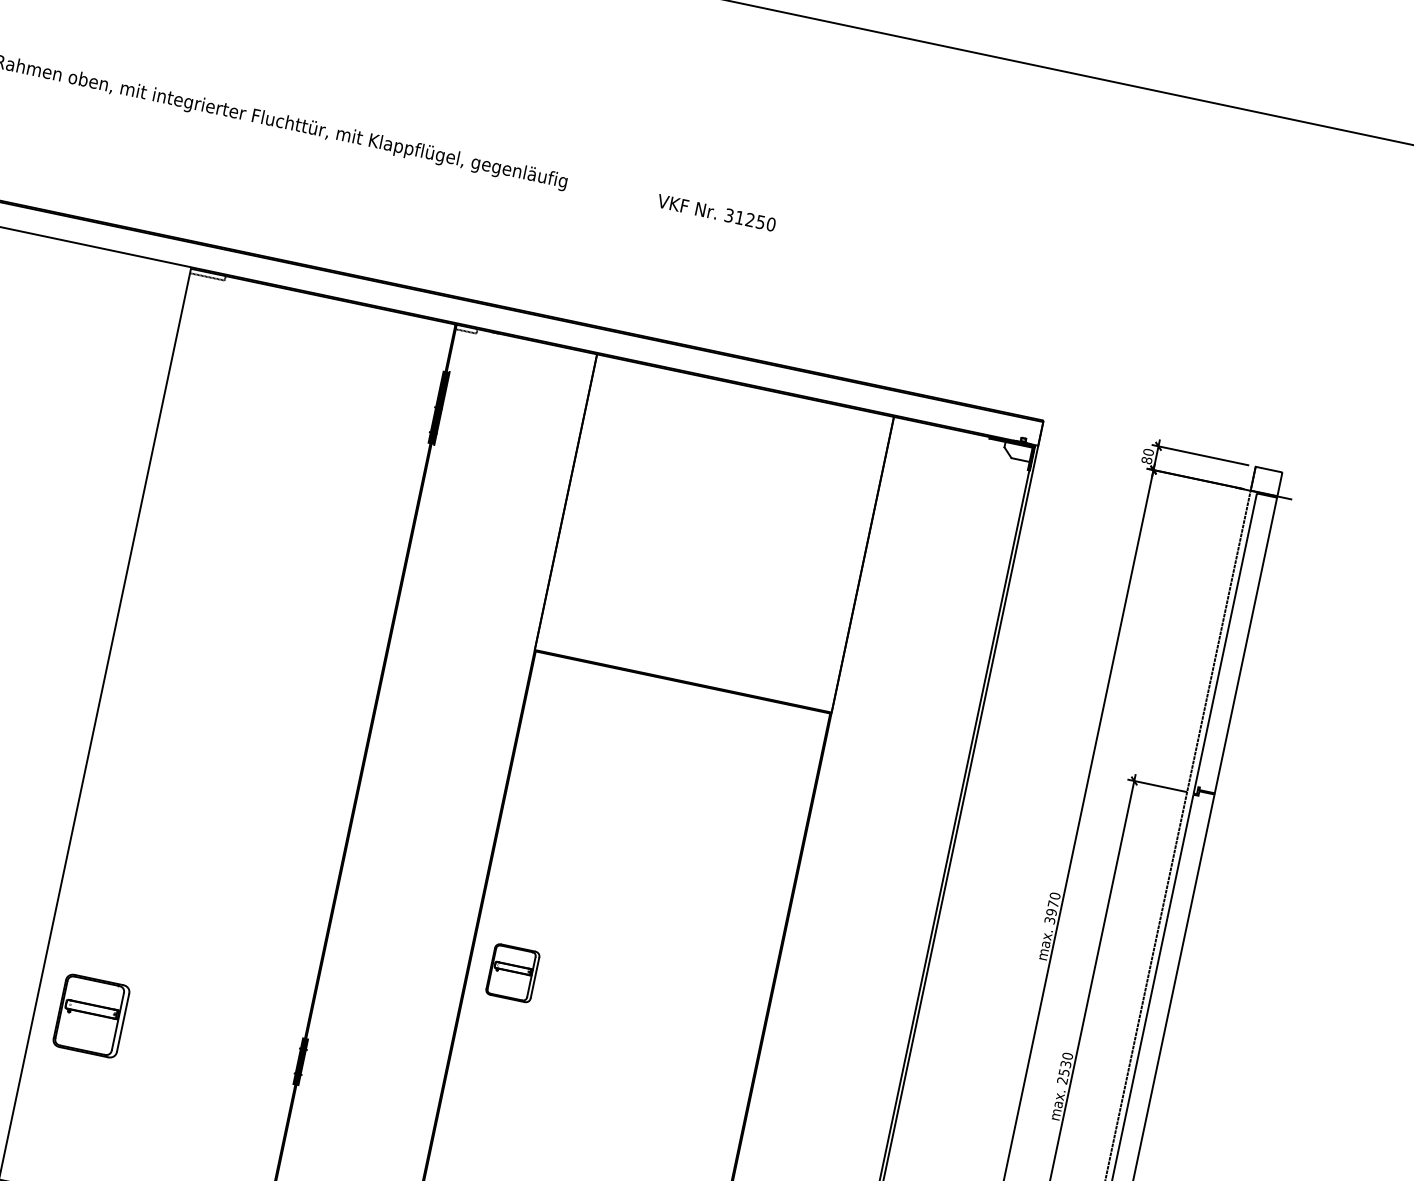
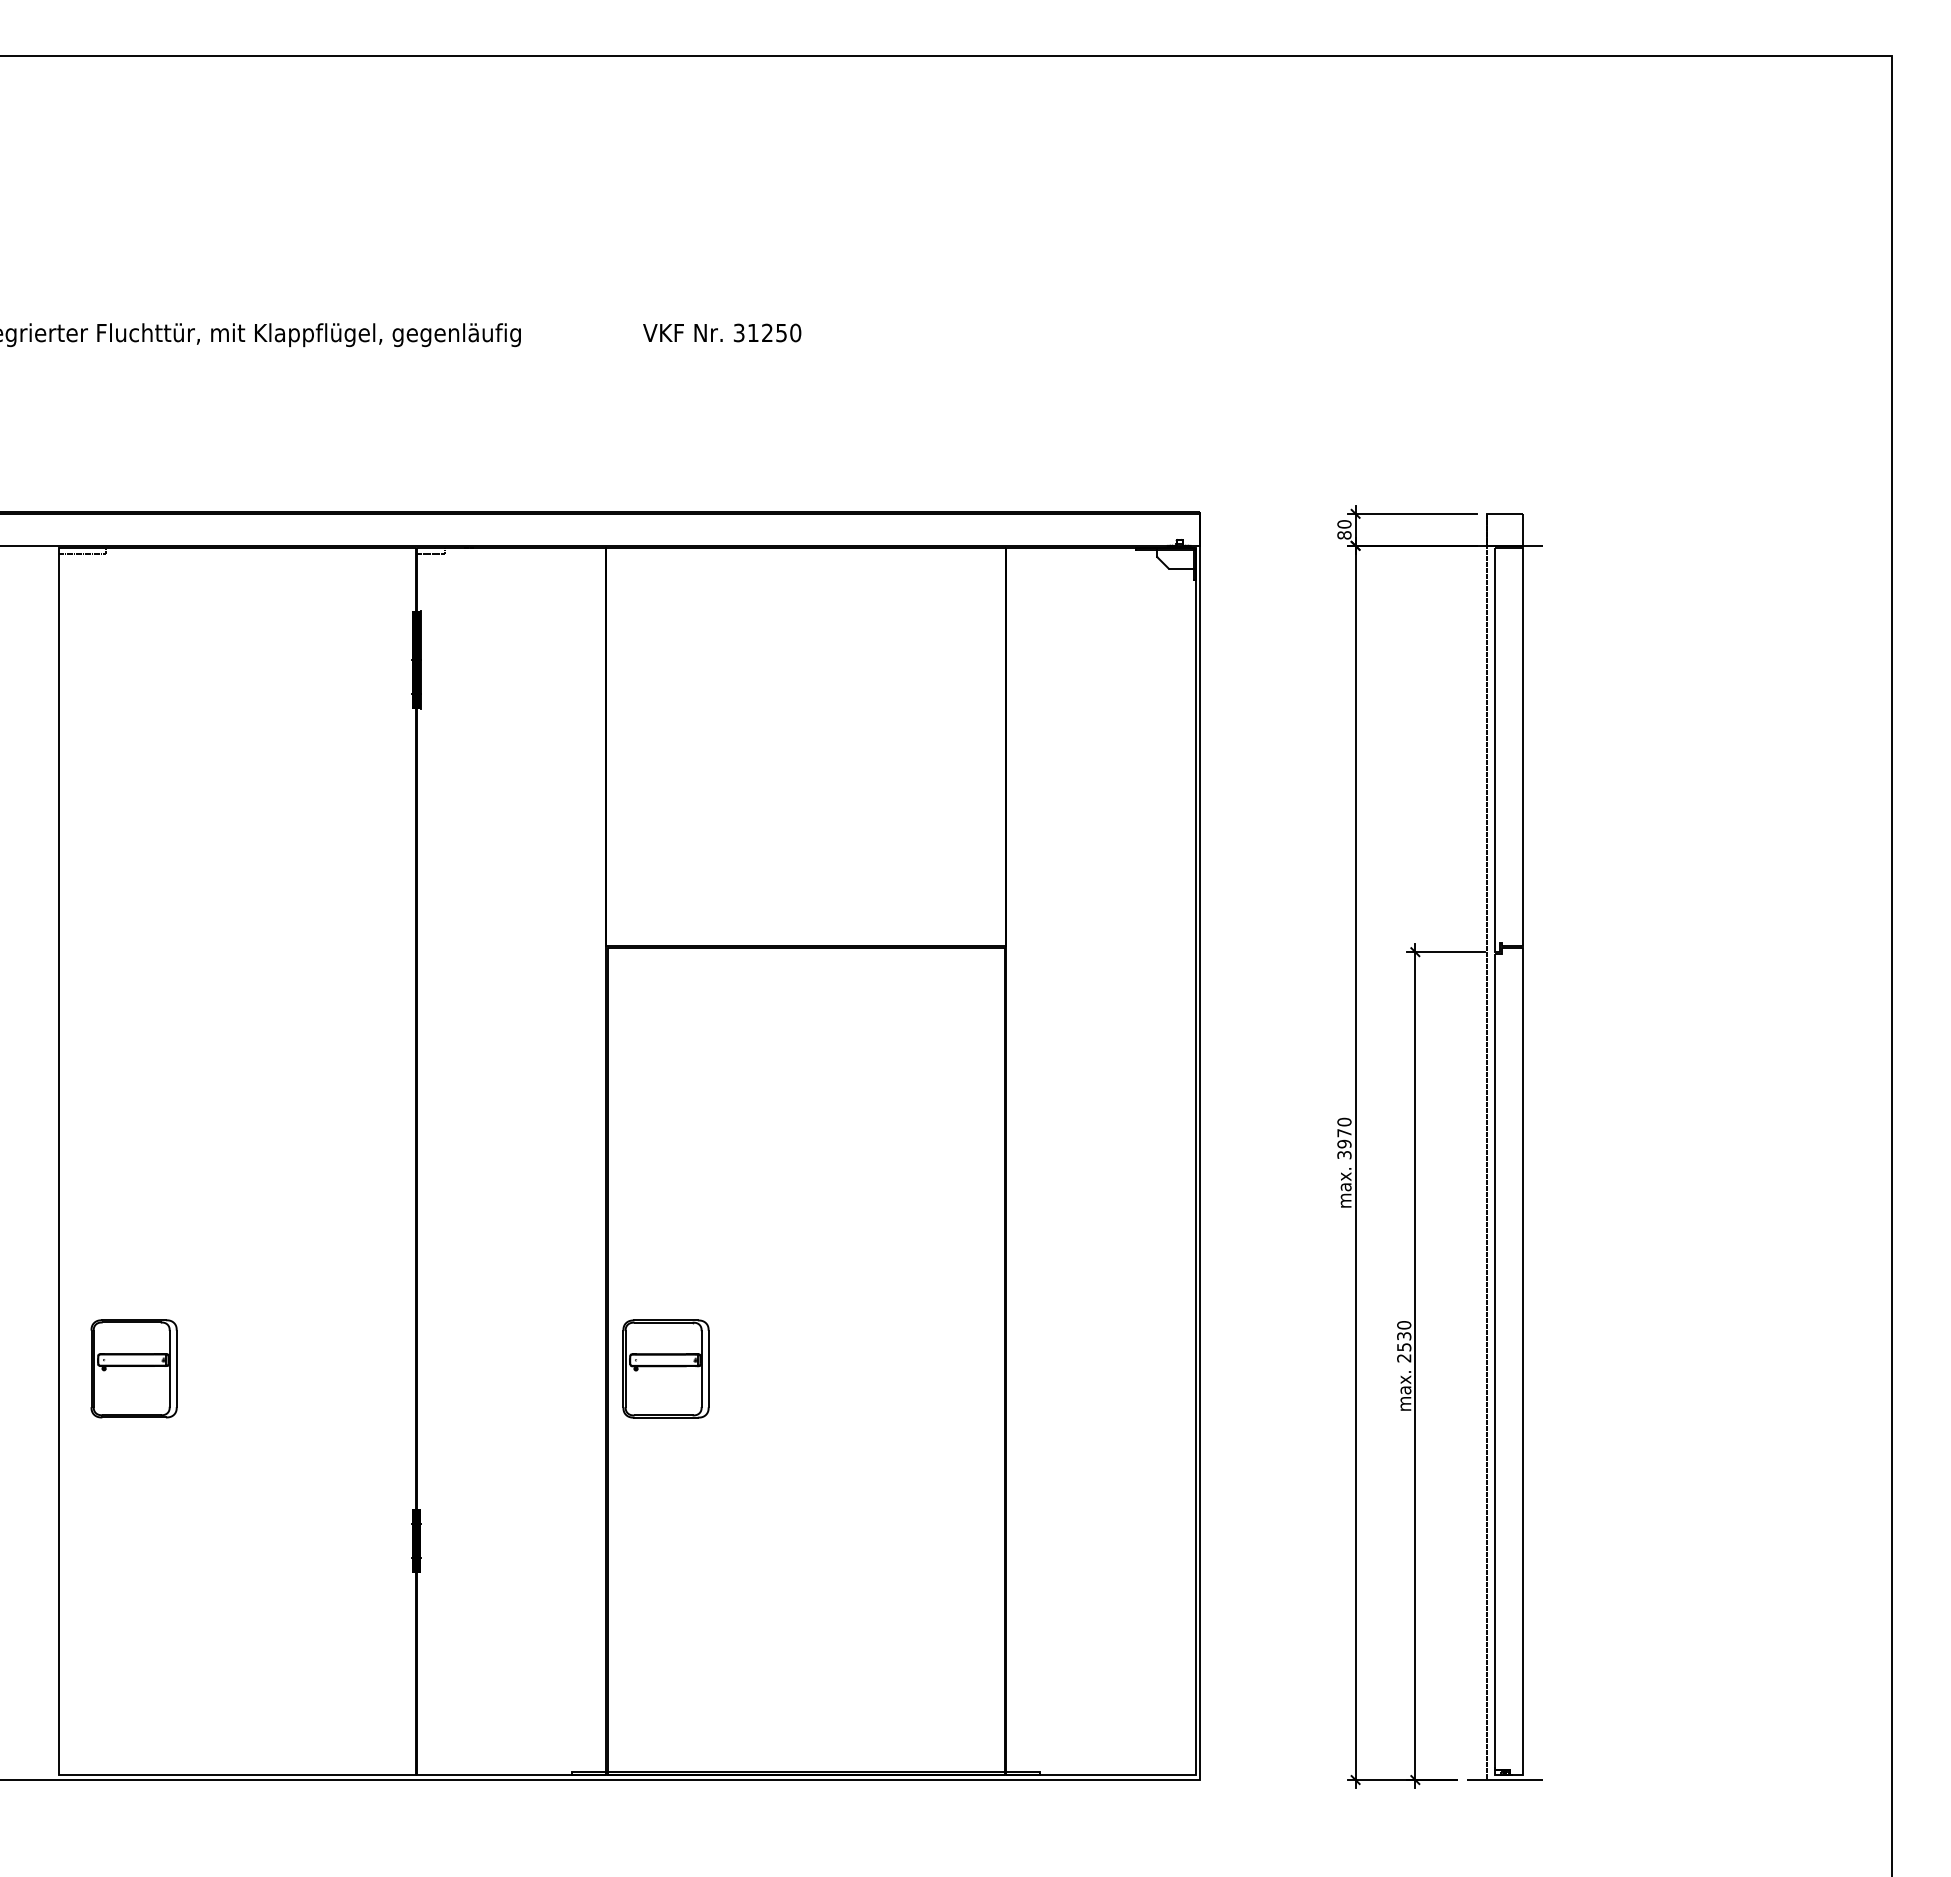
part: (512, 972) -> (665, 1368), size x1.43
part: (91, 1015) -> (133, 1368), moved

